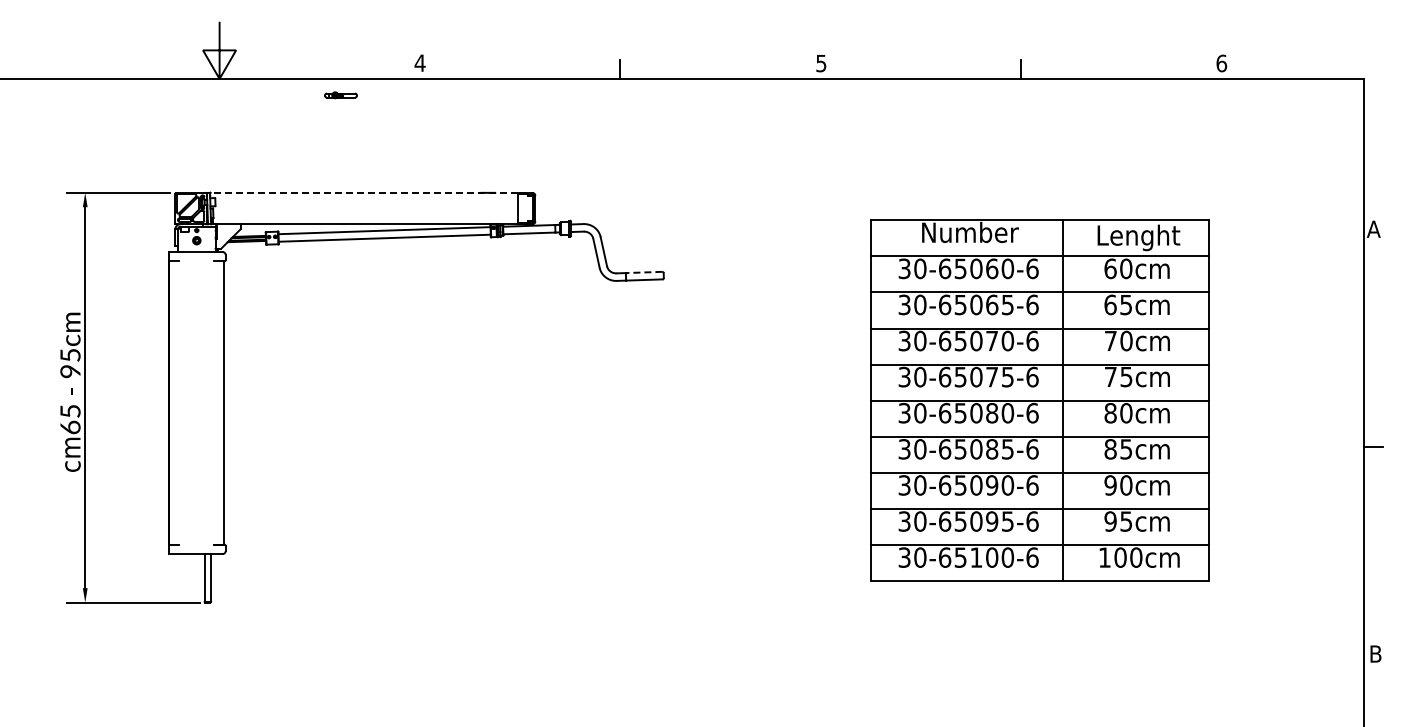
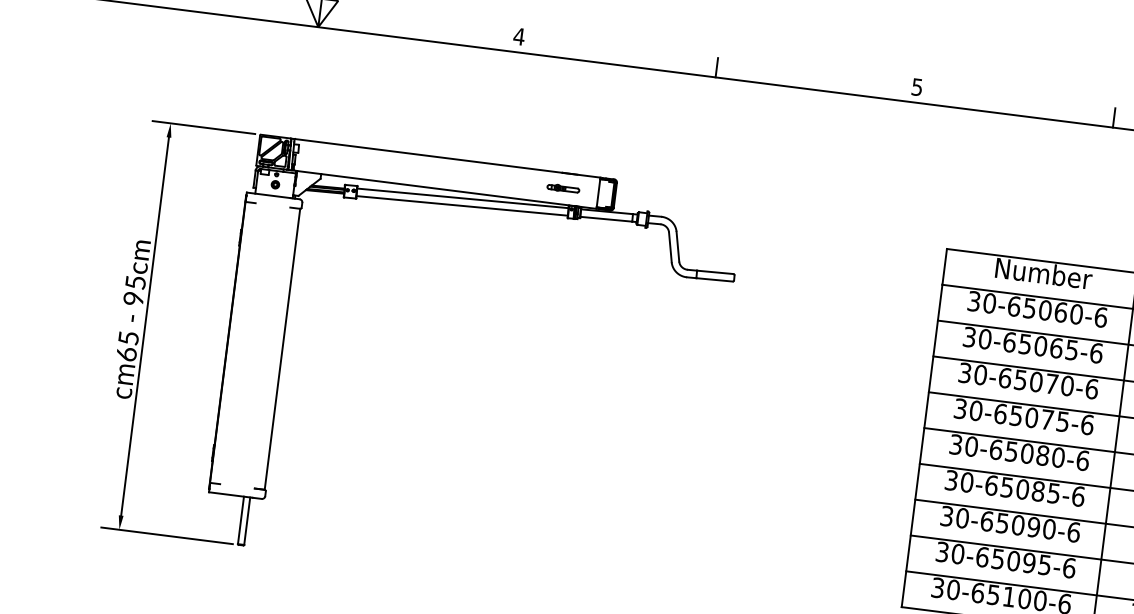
part: (340, 95) -> (562, 188), moved
line: (364, 192) -> (447, 157), dashed -> solid
line: (643, 272) -> (714, 272), dashed -> solid

